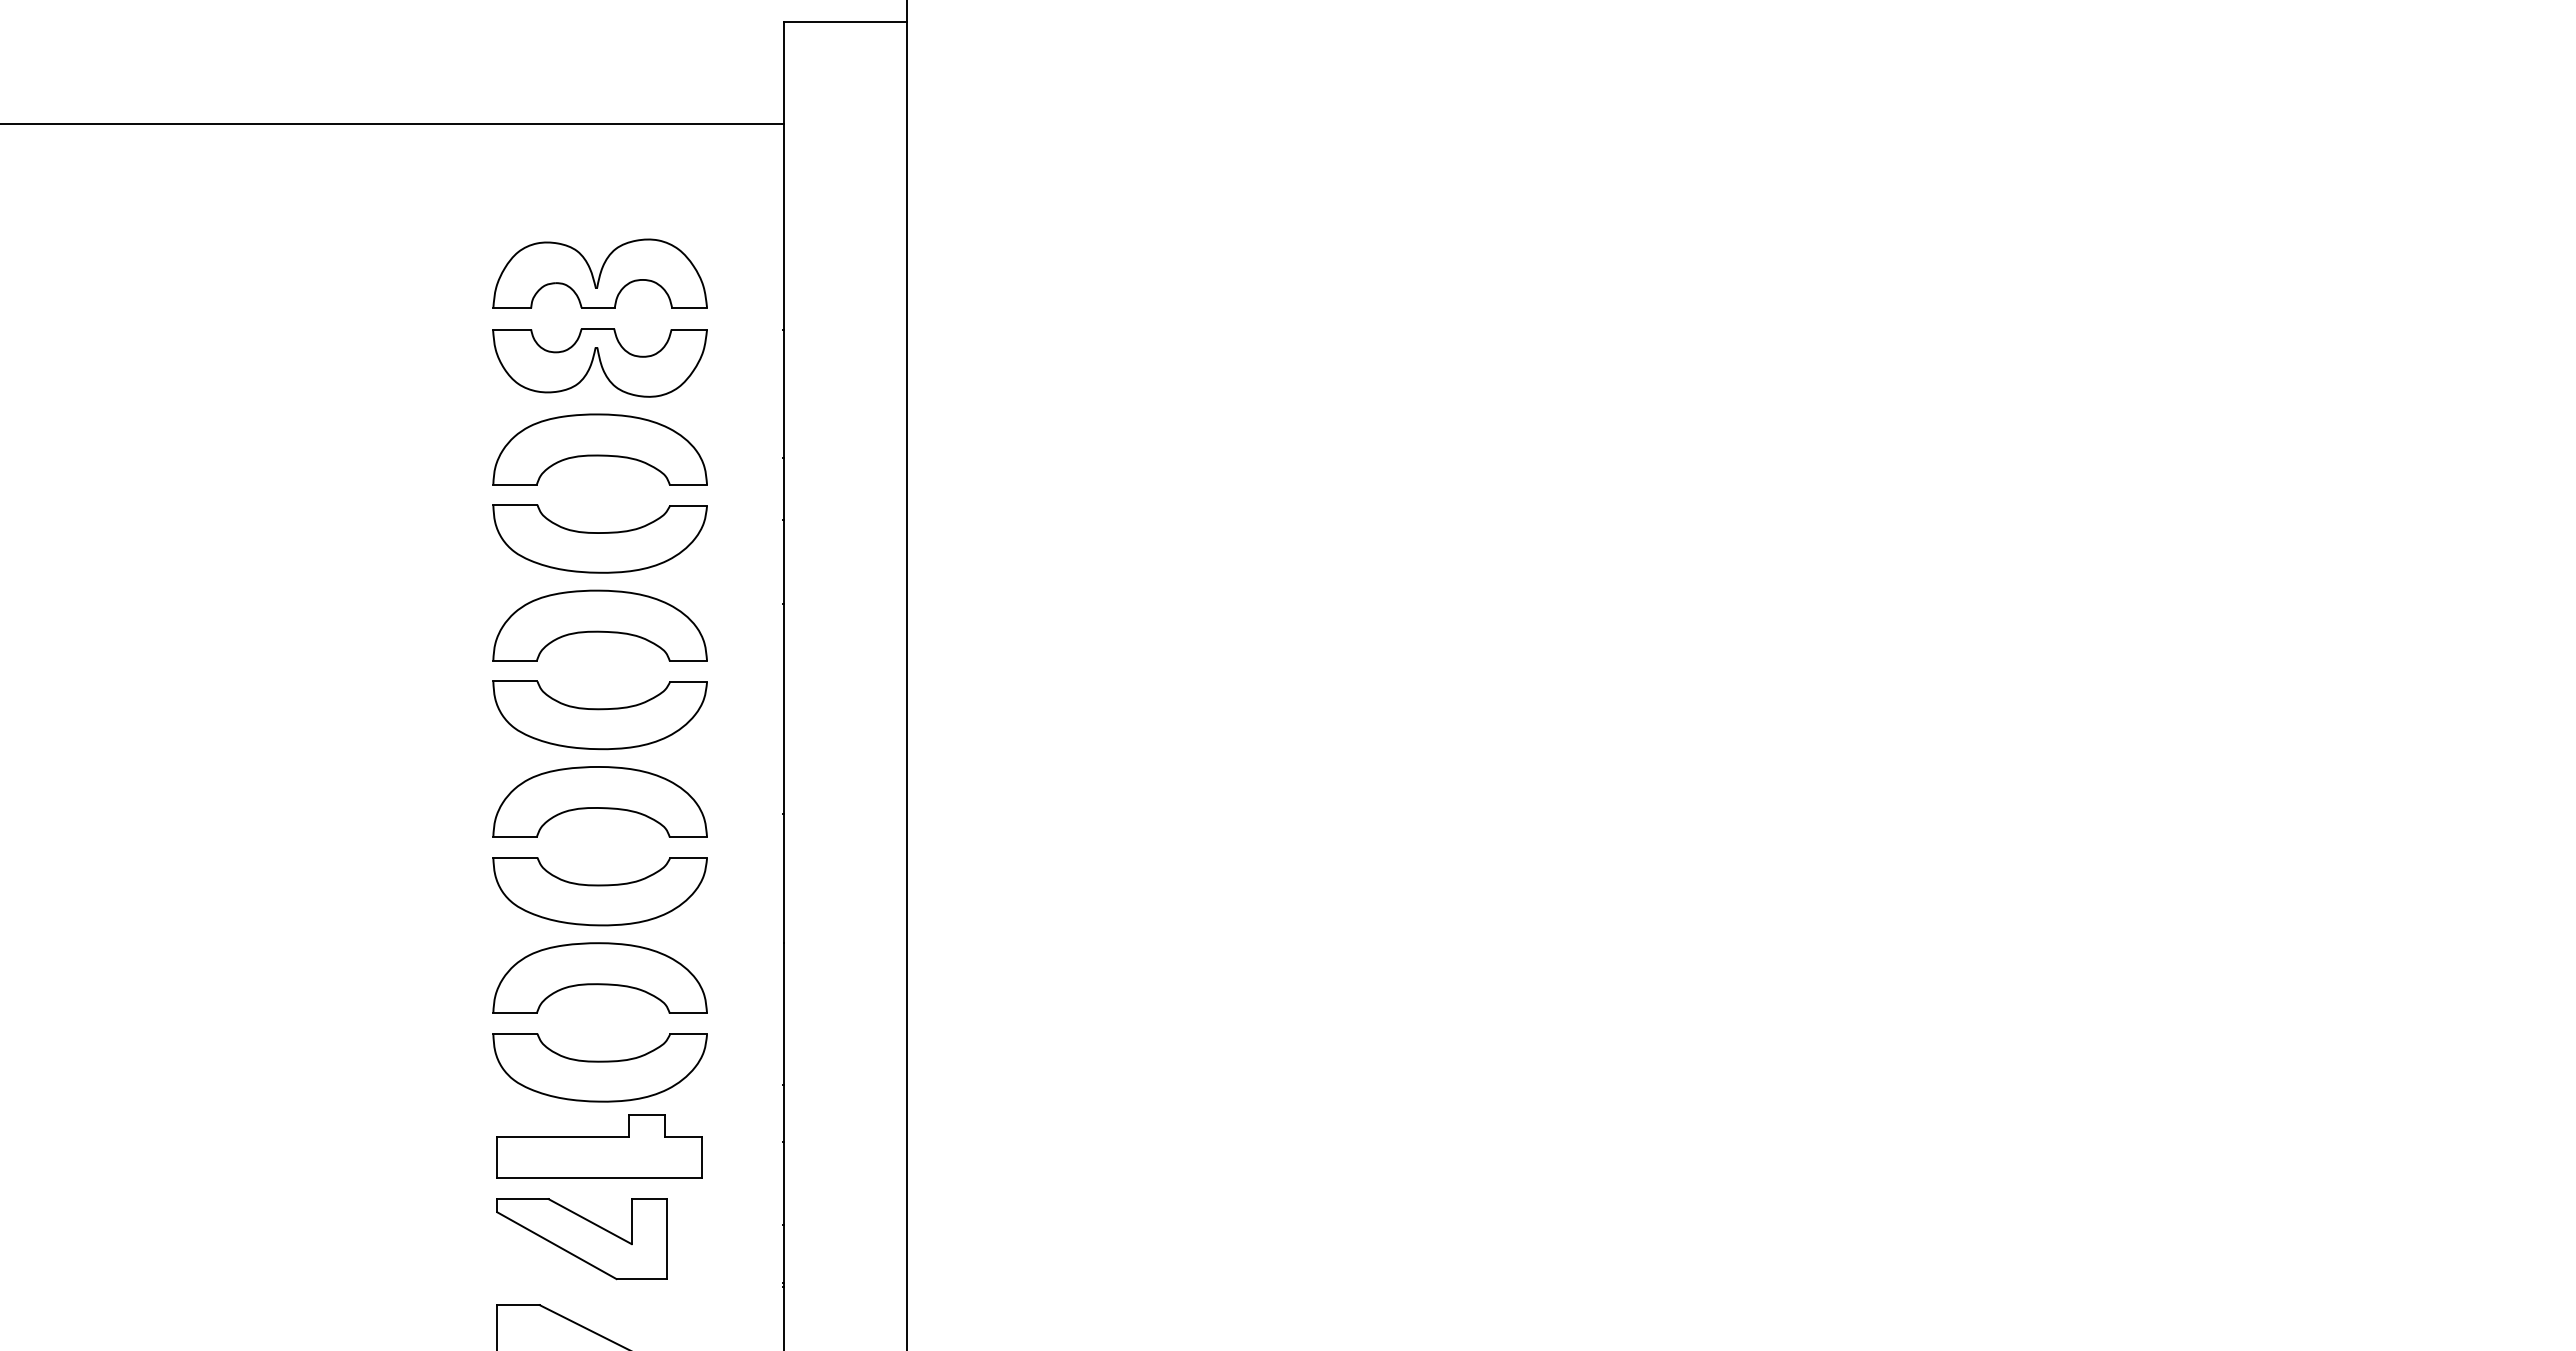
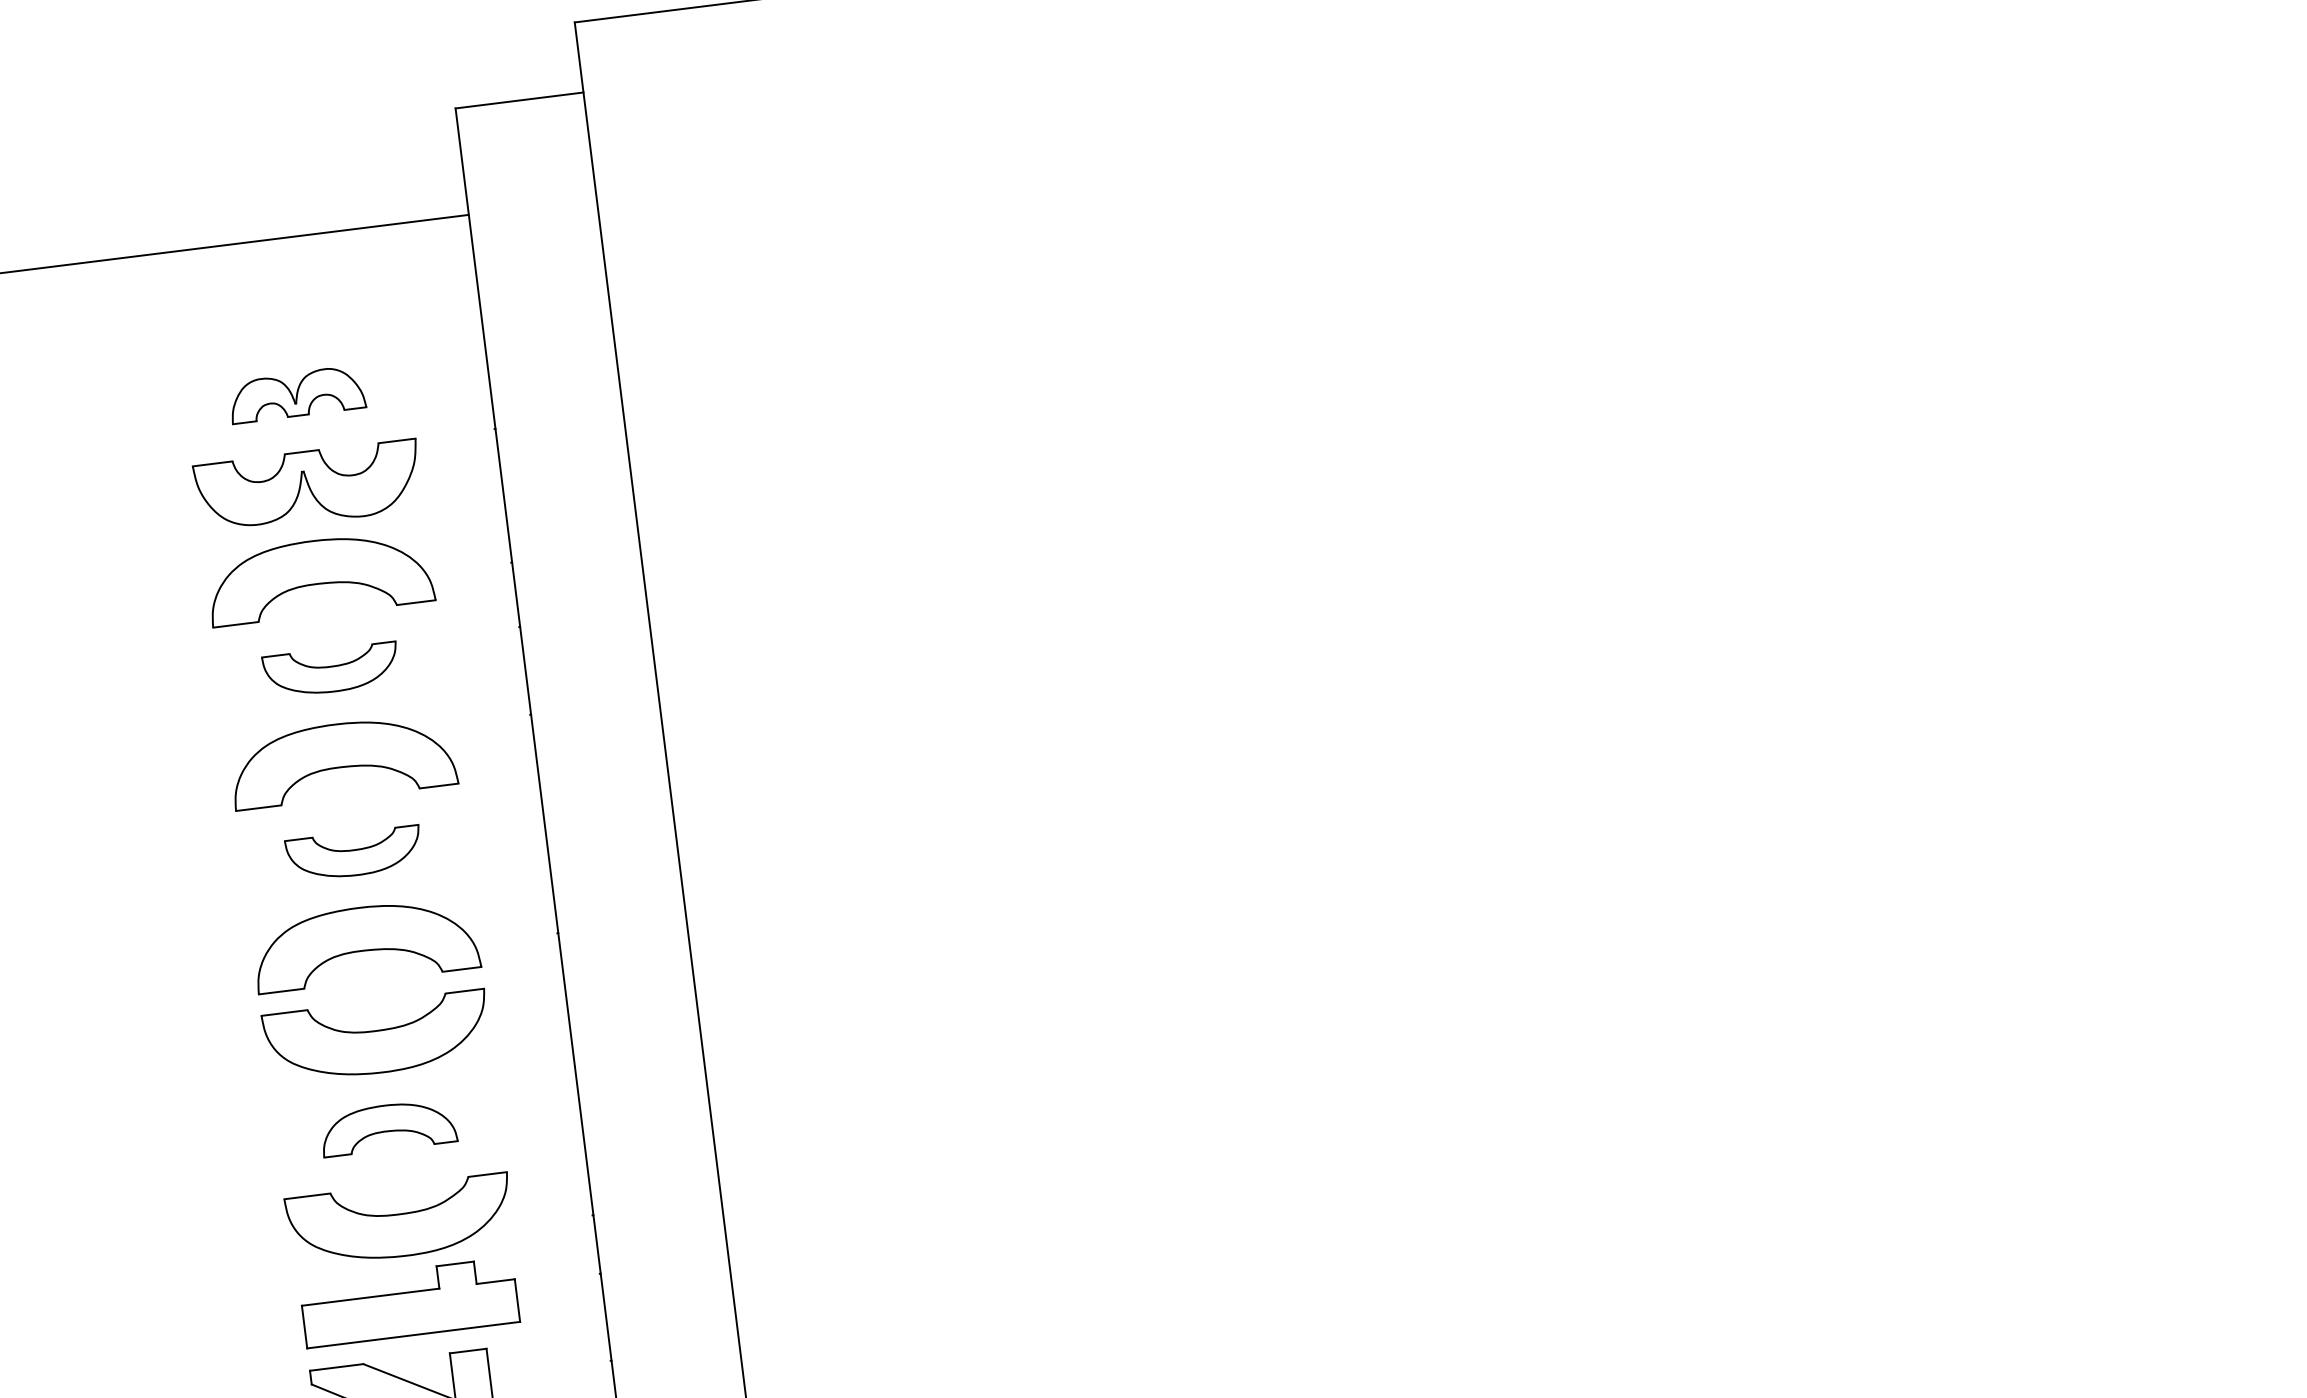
part: (599, 273) -> (296, 394), size x0.6
part: (599, 538) -> (330, 670), size x0.6
part: (599, 715) -> (353, 854), size x0.6
part: (599, 977) -> (387, 1126), size x0.6

